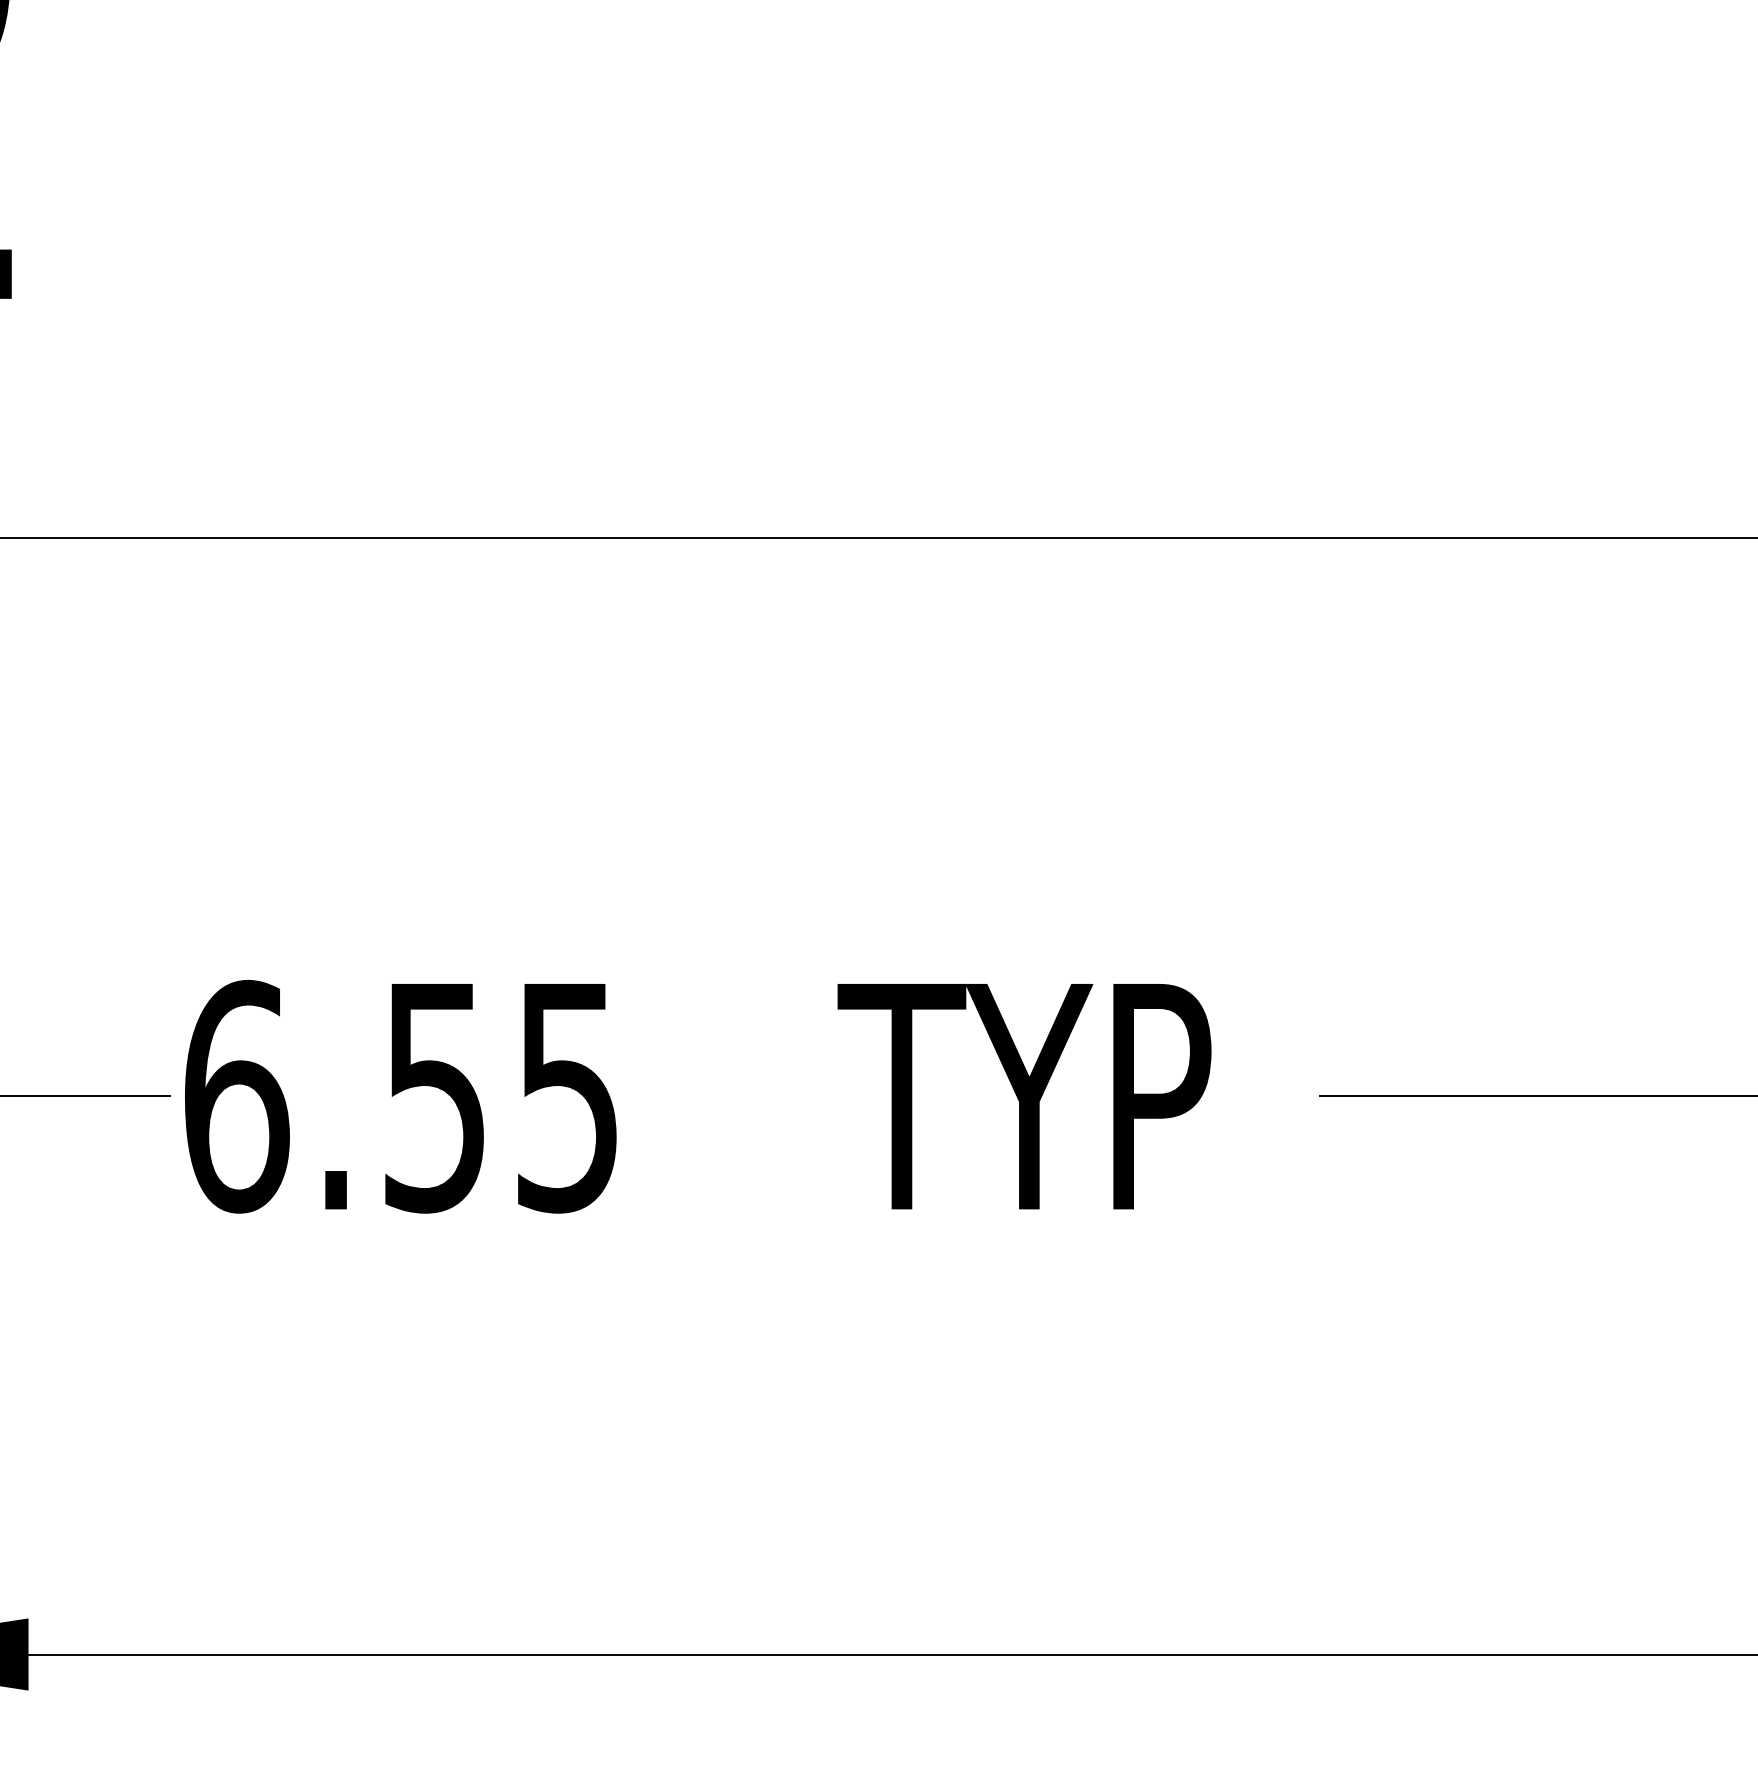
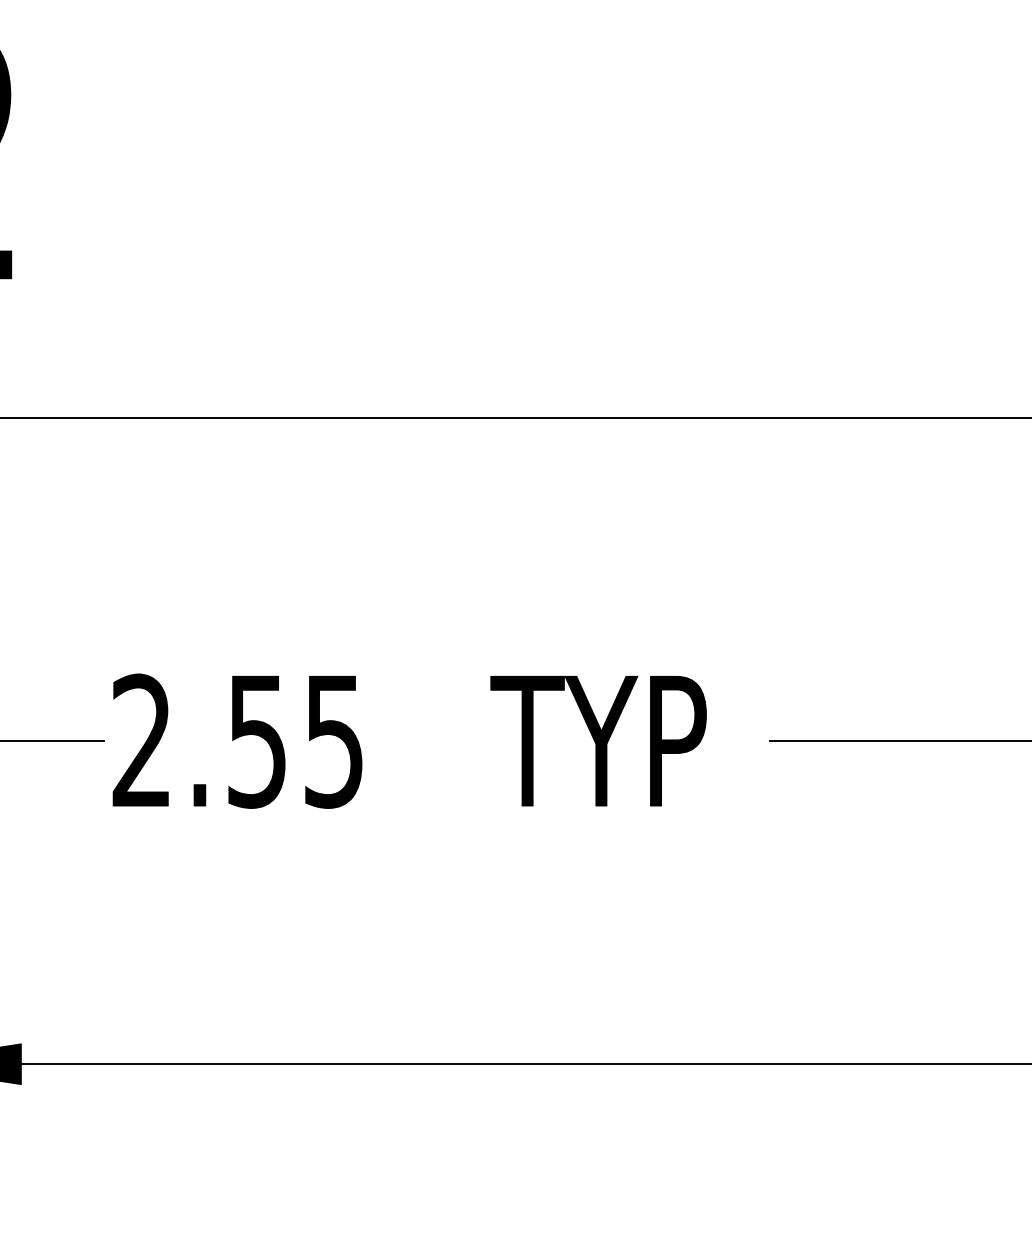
text: (236, 1095) -> (142, 740), 6.55 -> 2.55

